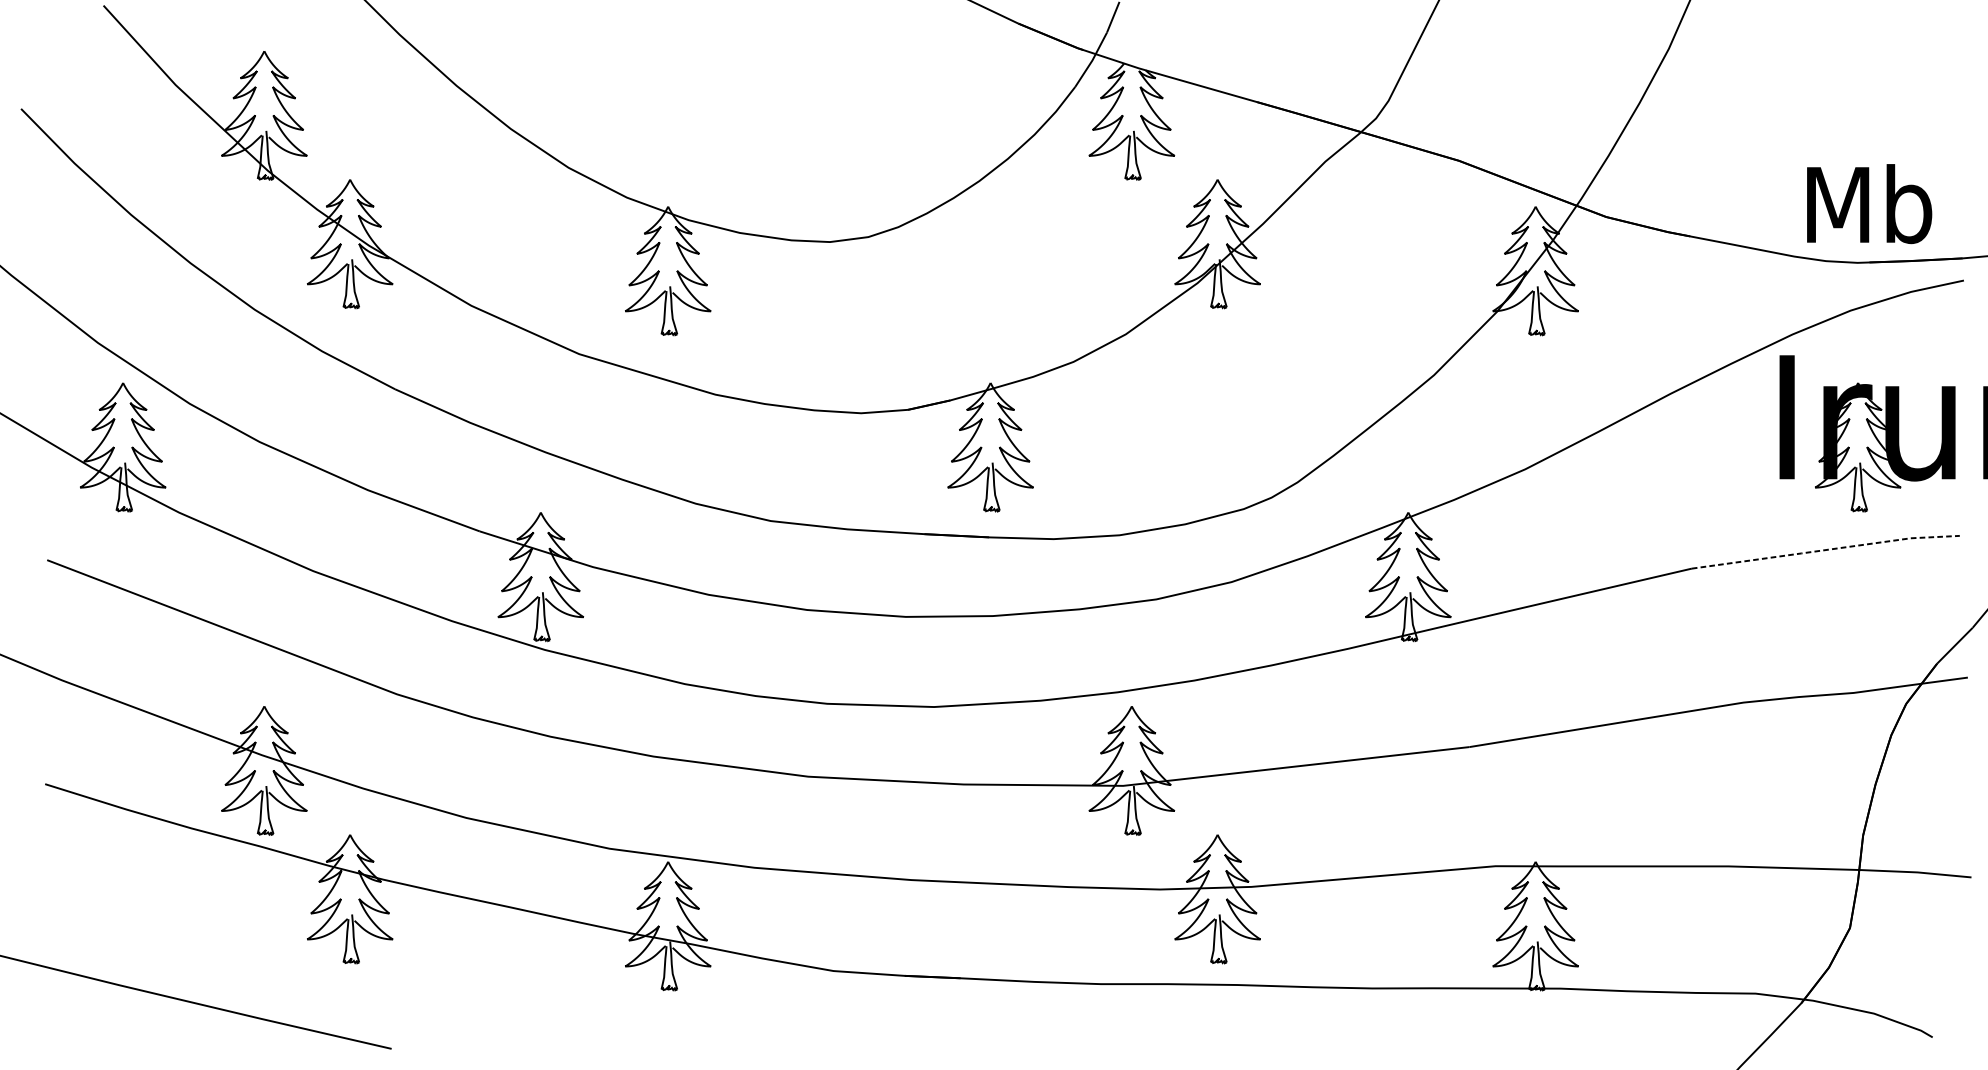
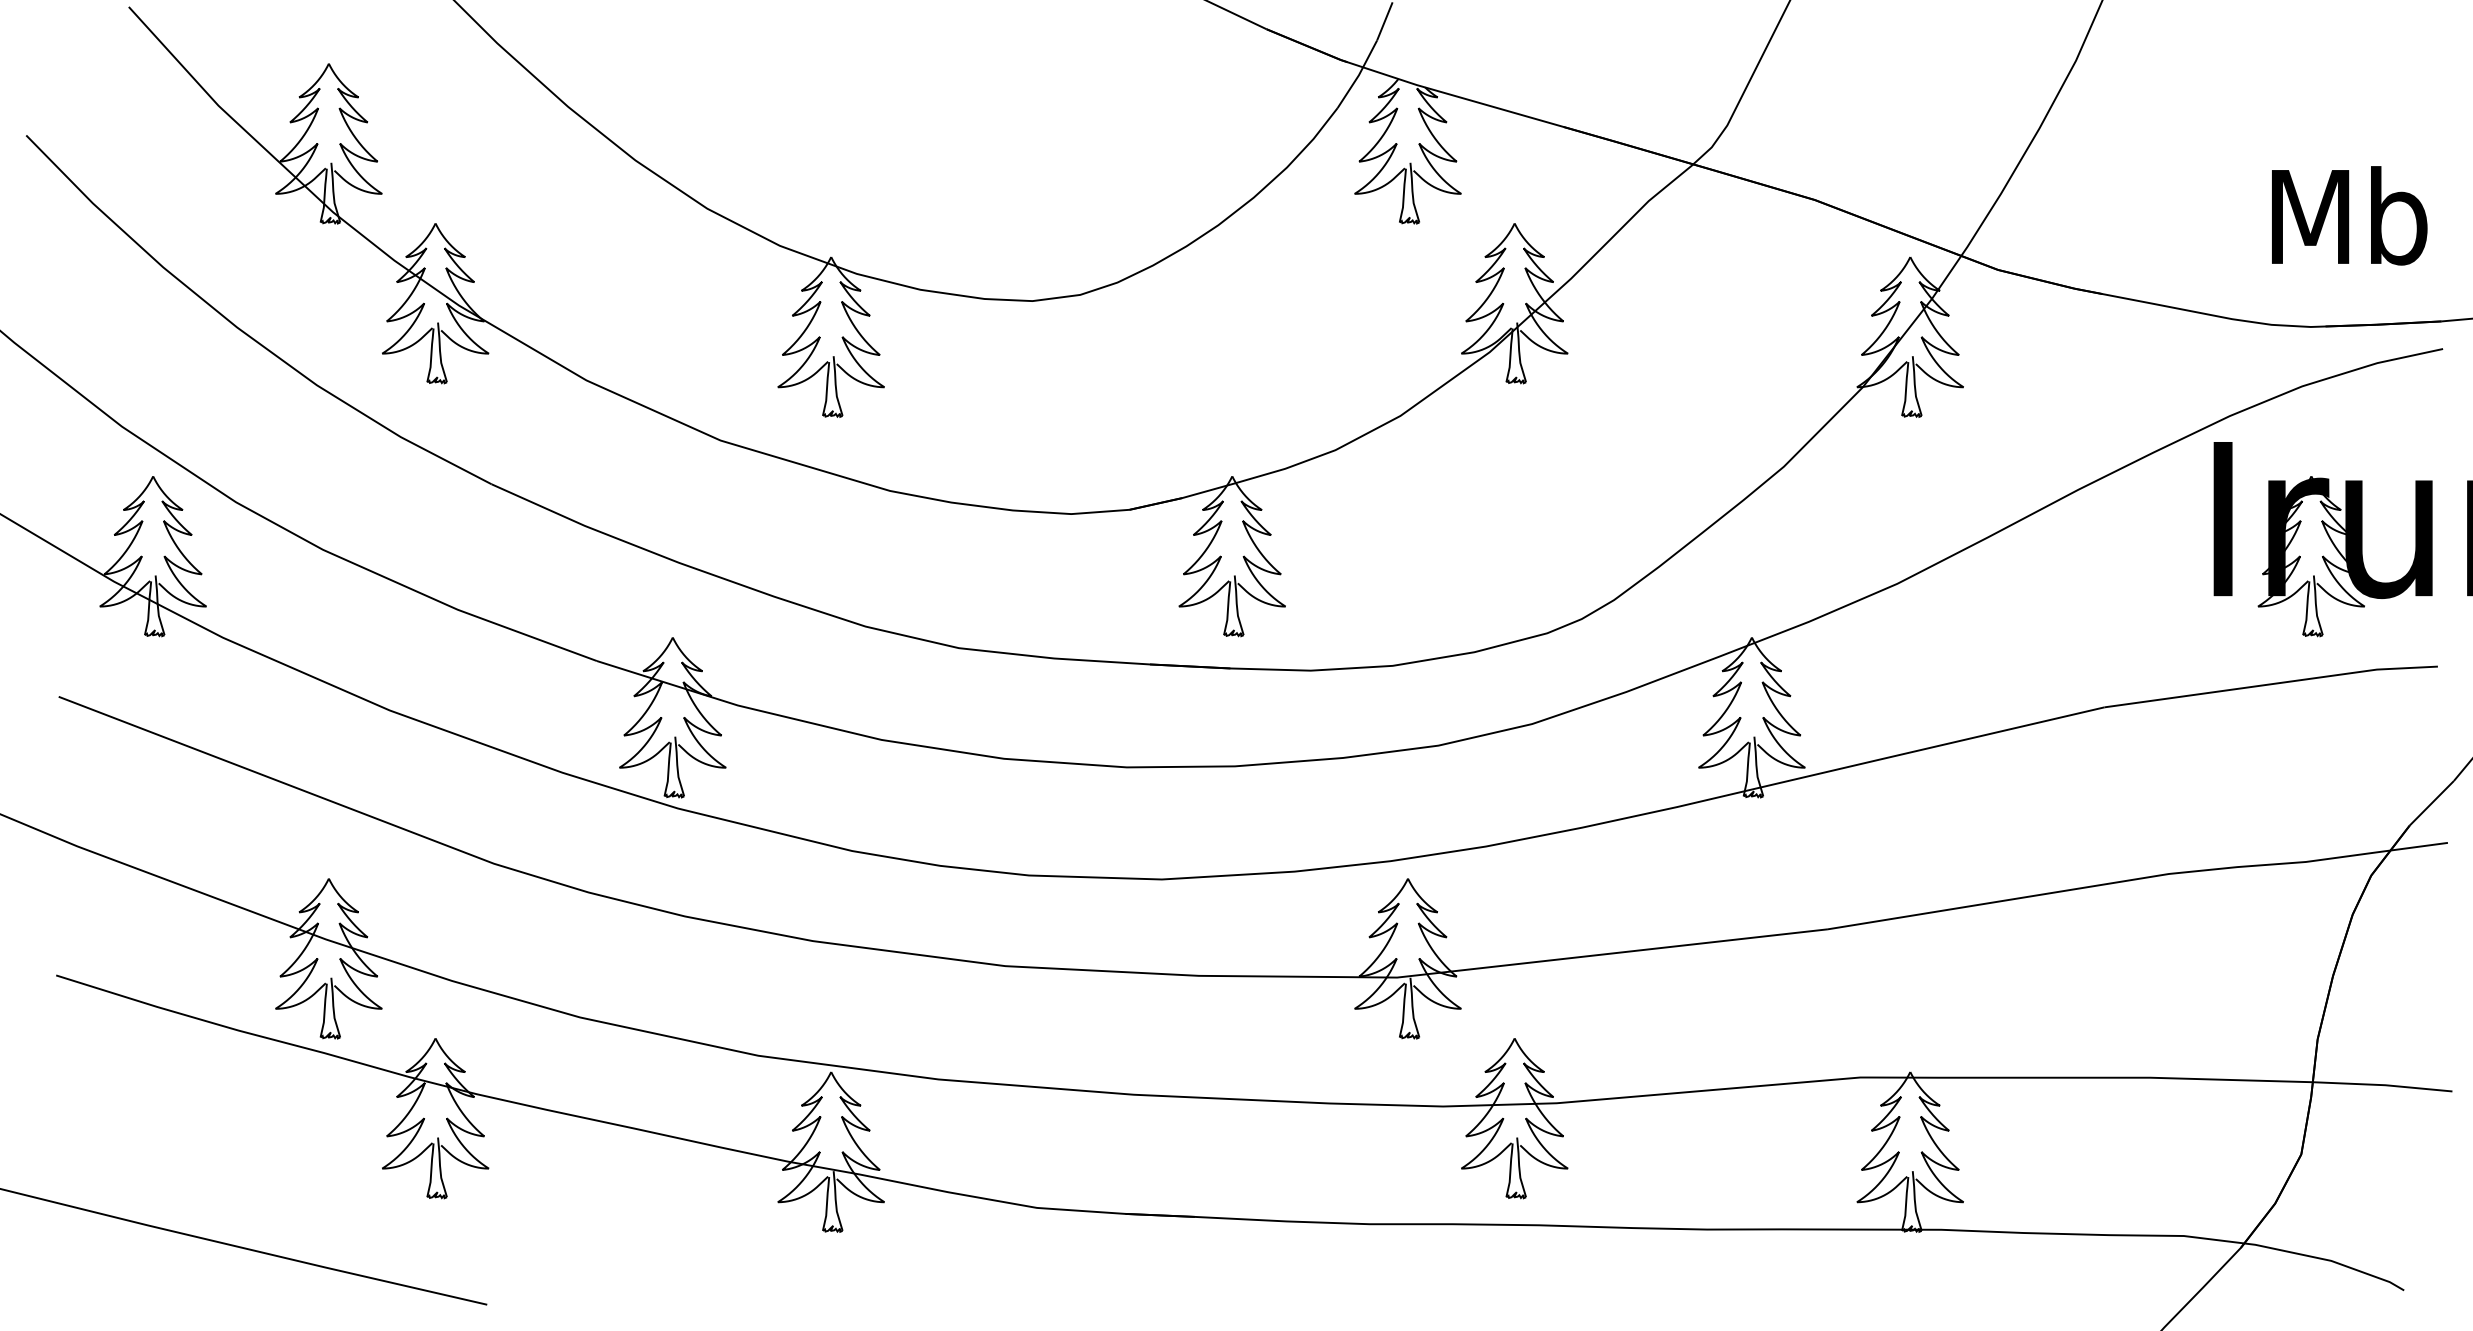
text: (1869, 203) -> (2349, 215), moved
line: (1826, 550) -> (2271, 684), dashed -> solid

